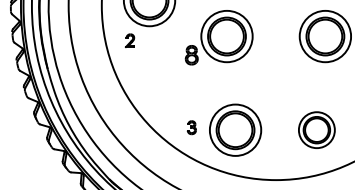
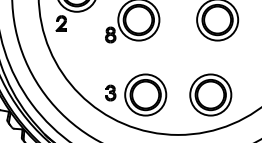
part: (129, 40) -> (60, 23), size x1.43
part: (191, 127) -> (110, 92), size x1.43
part: (316, 129) -> (210, 94), size x1.43

